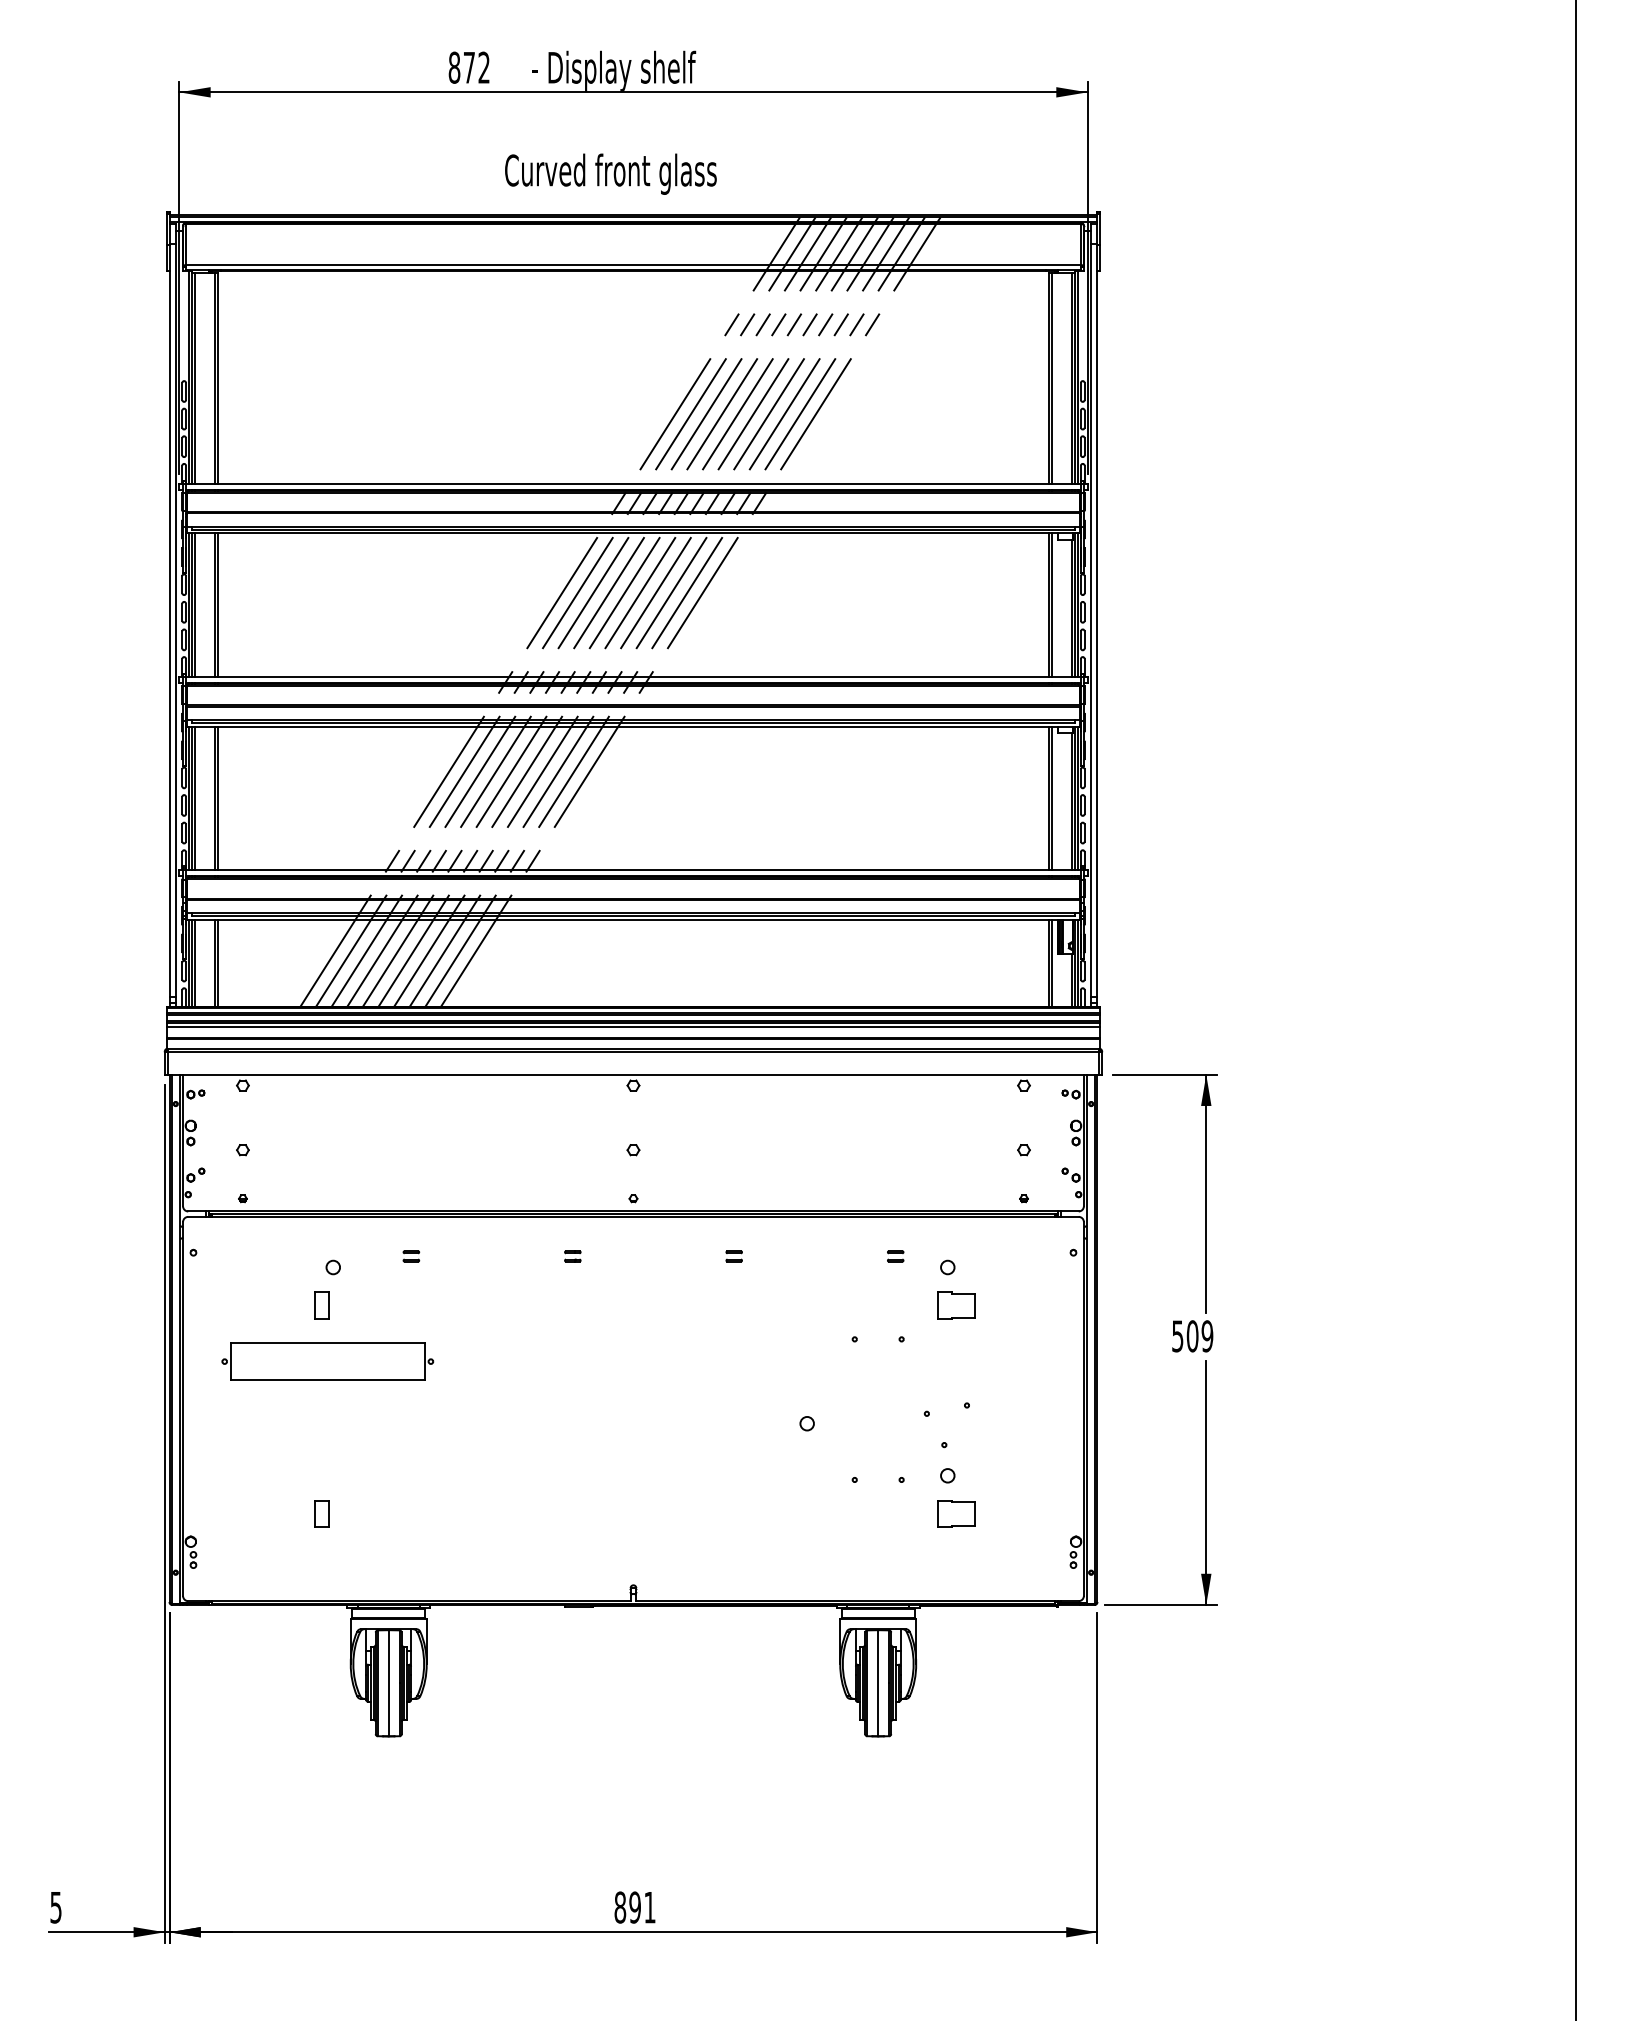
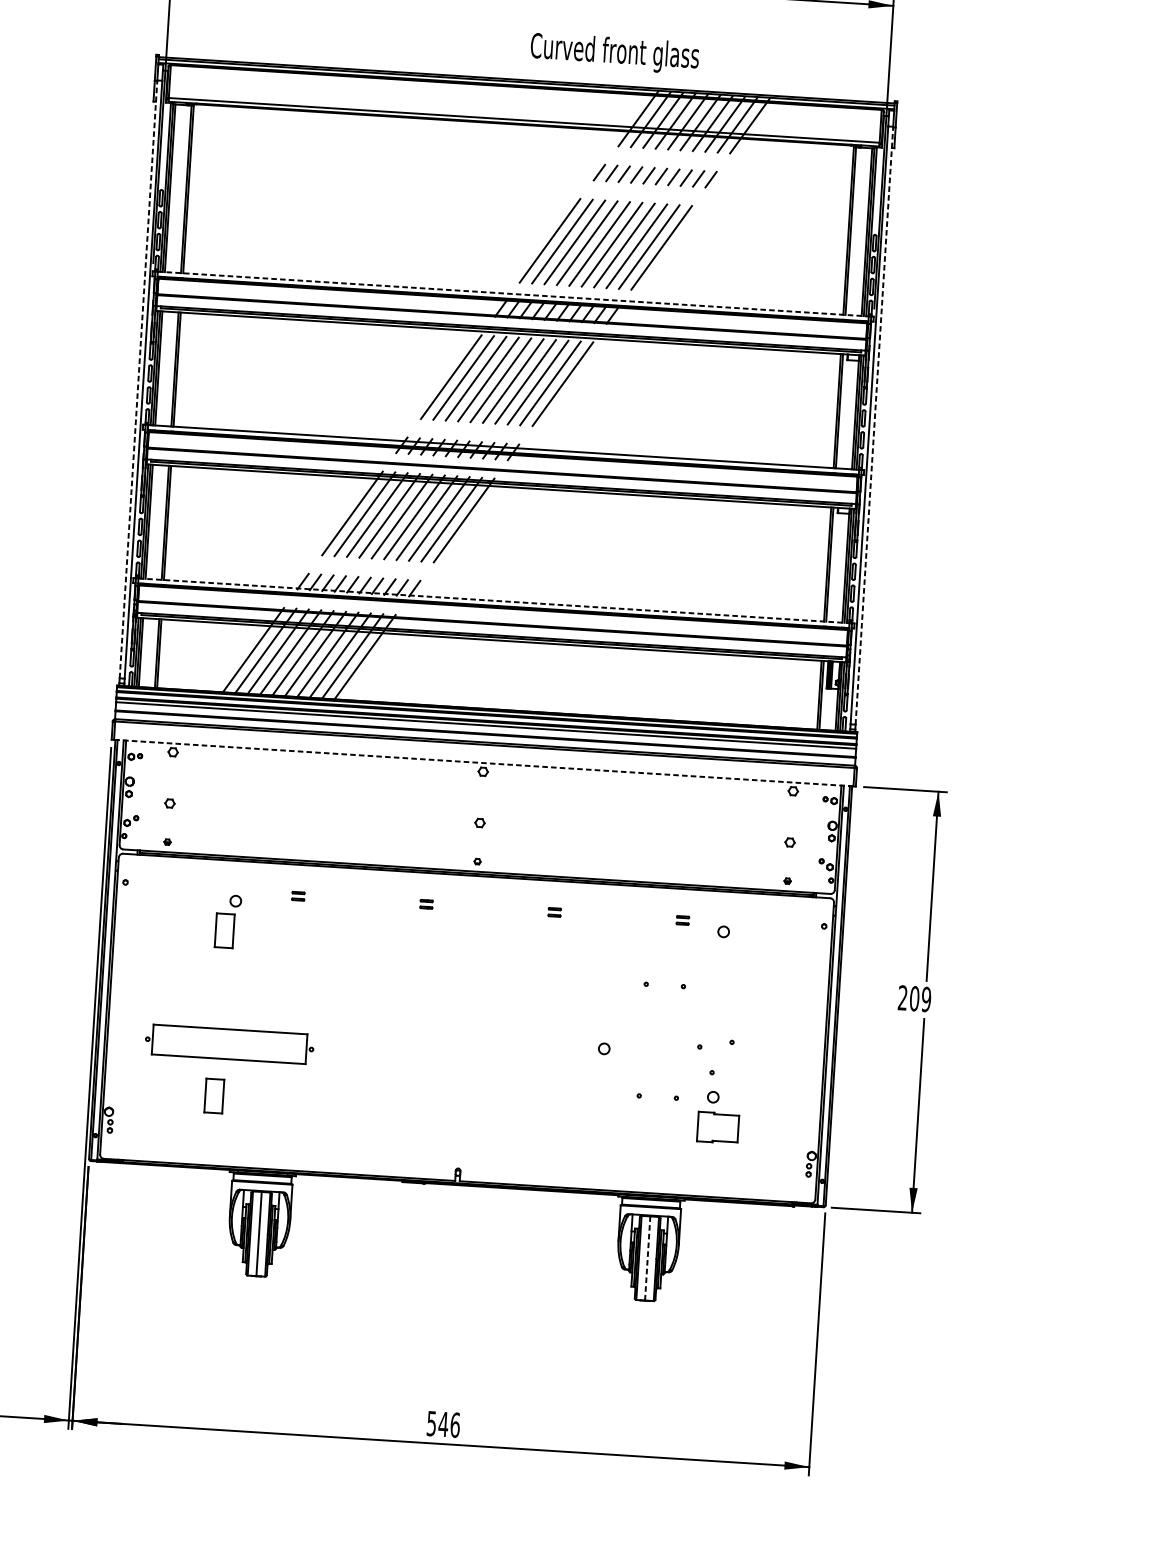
text: (610, 173) -> (614, 53), moved
line: (633, 483) -> (513, 293), solid -> dashed
line: (170, 620) -> (138, 379), solid -> dashed
line: (1096, 620) -> (874, 425), solid -> dashed
line: (633, 870) -> (493, 600), solid -> dashed
line: (633, 1074) -> (483, 762), solid -> dashed
part: (321, 1305) -> (224, 930), size x1.6
part: (956, 1305) -> (728, 962), removed
text: (1177, 1336) -> (902, 998), 509 -> 209
part: (327, 1361) -> (229, 1044), moved
part: (321, 1513) -> (214, 1095), size x1.6
part: (956, 1513) -> (718, 1127), size x1.4
line: (878, 1683) -> (647, 1258), solid -> dashed
text: (634, 1907) -> (442, 1424), 891 -> 546

